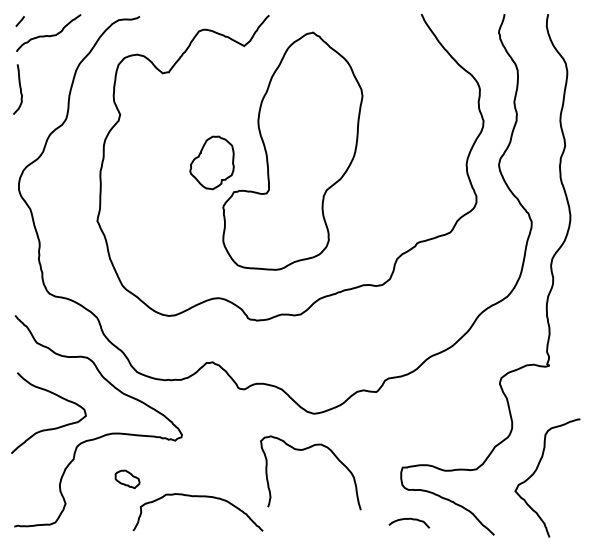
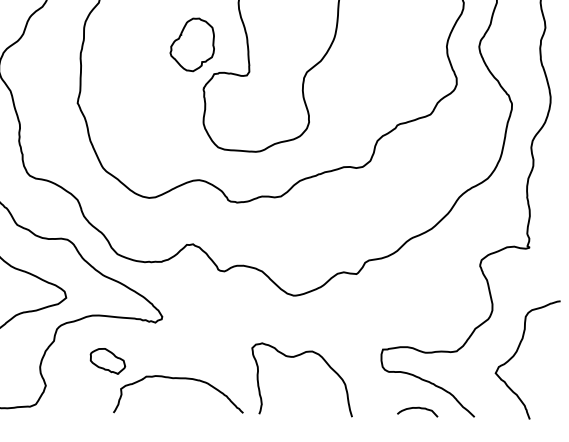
curve: (304, 450) -> (295, 357), moved
part: (127, 479) -> (107, 361), size x1.43
curve: (408, 519) -> (416, 408), moved

